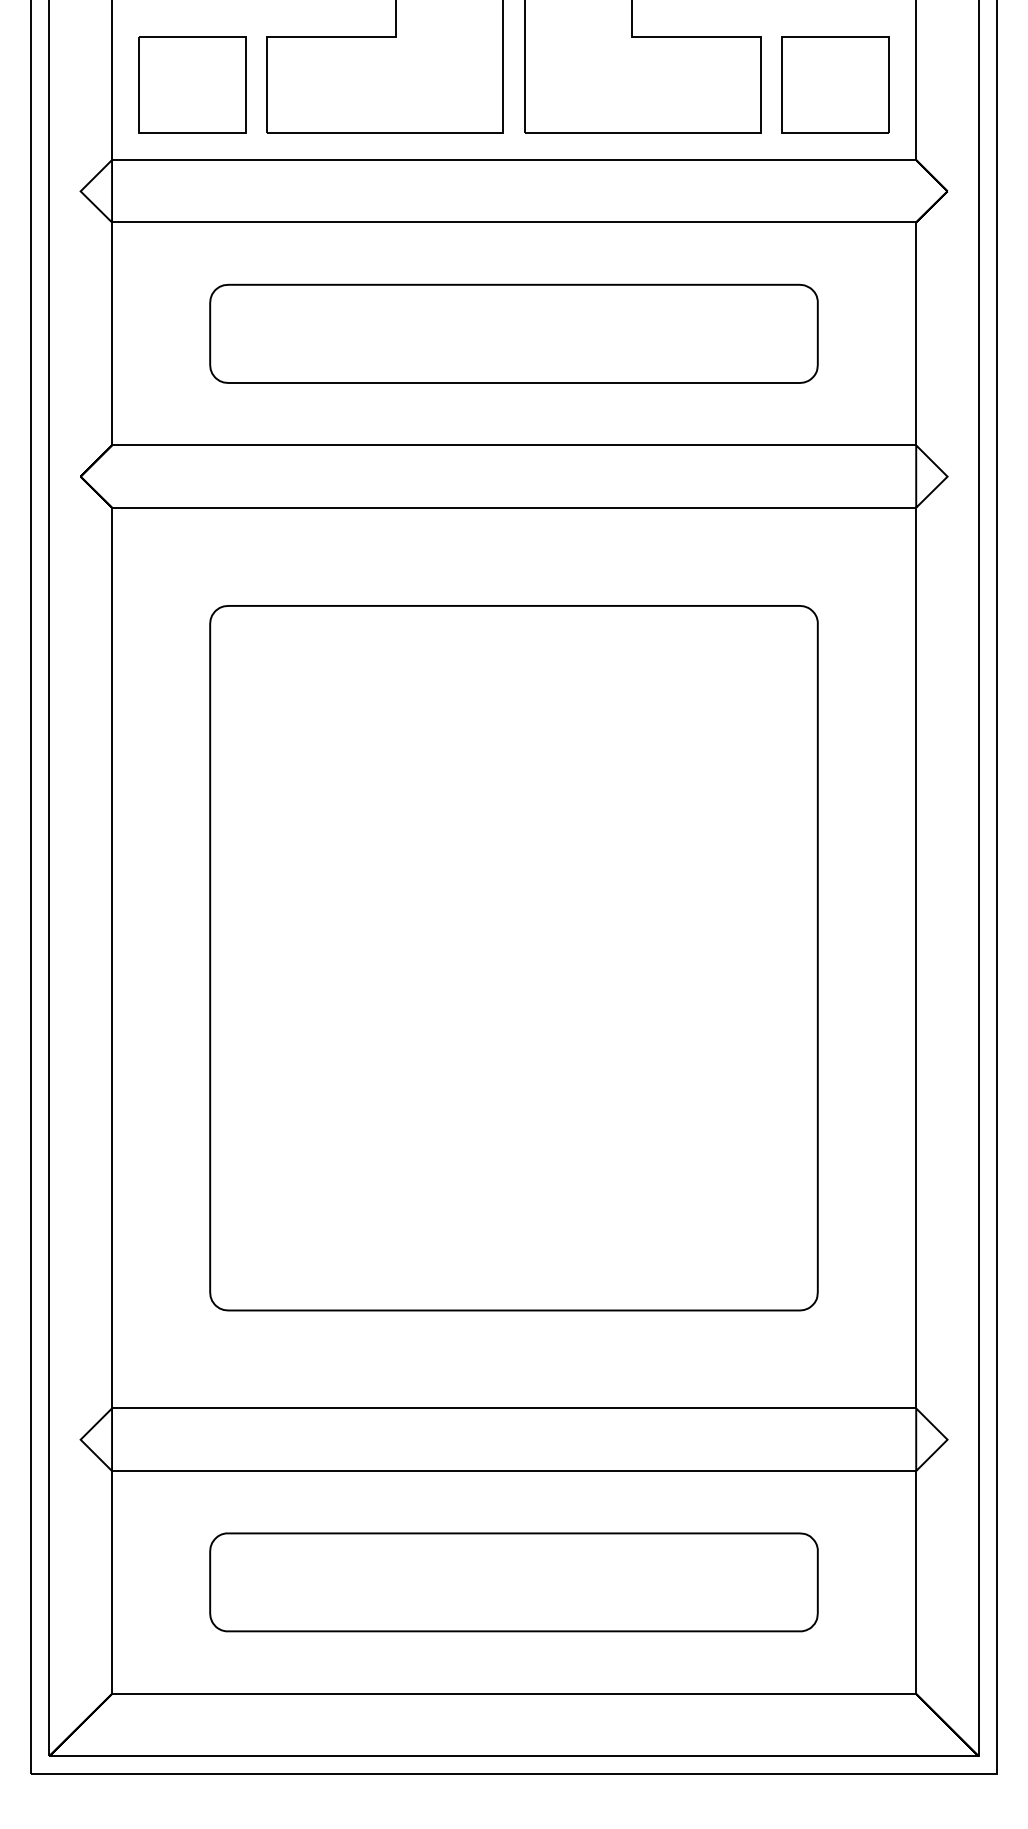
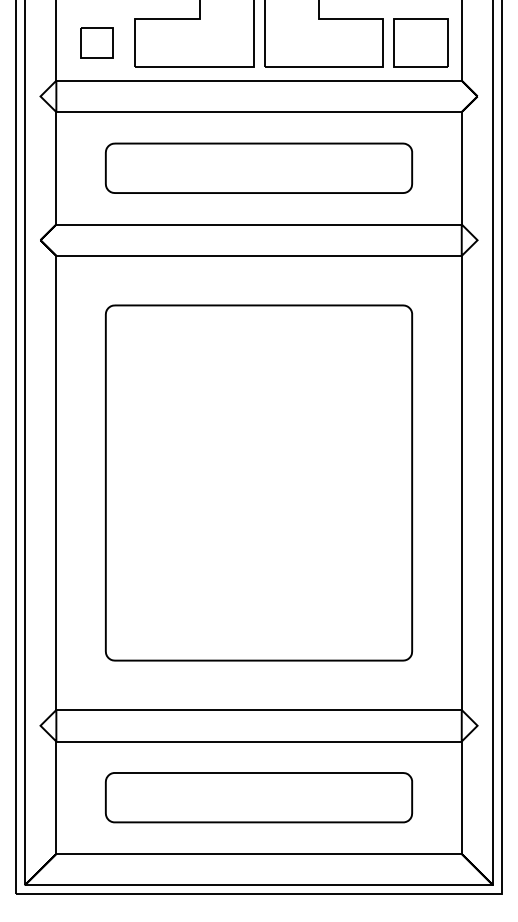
part: (191, 84) -> (96, 42), size x0.6

